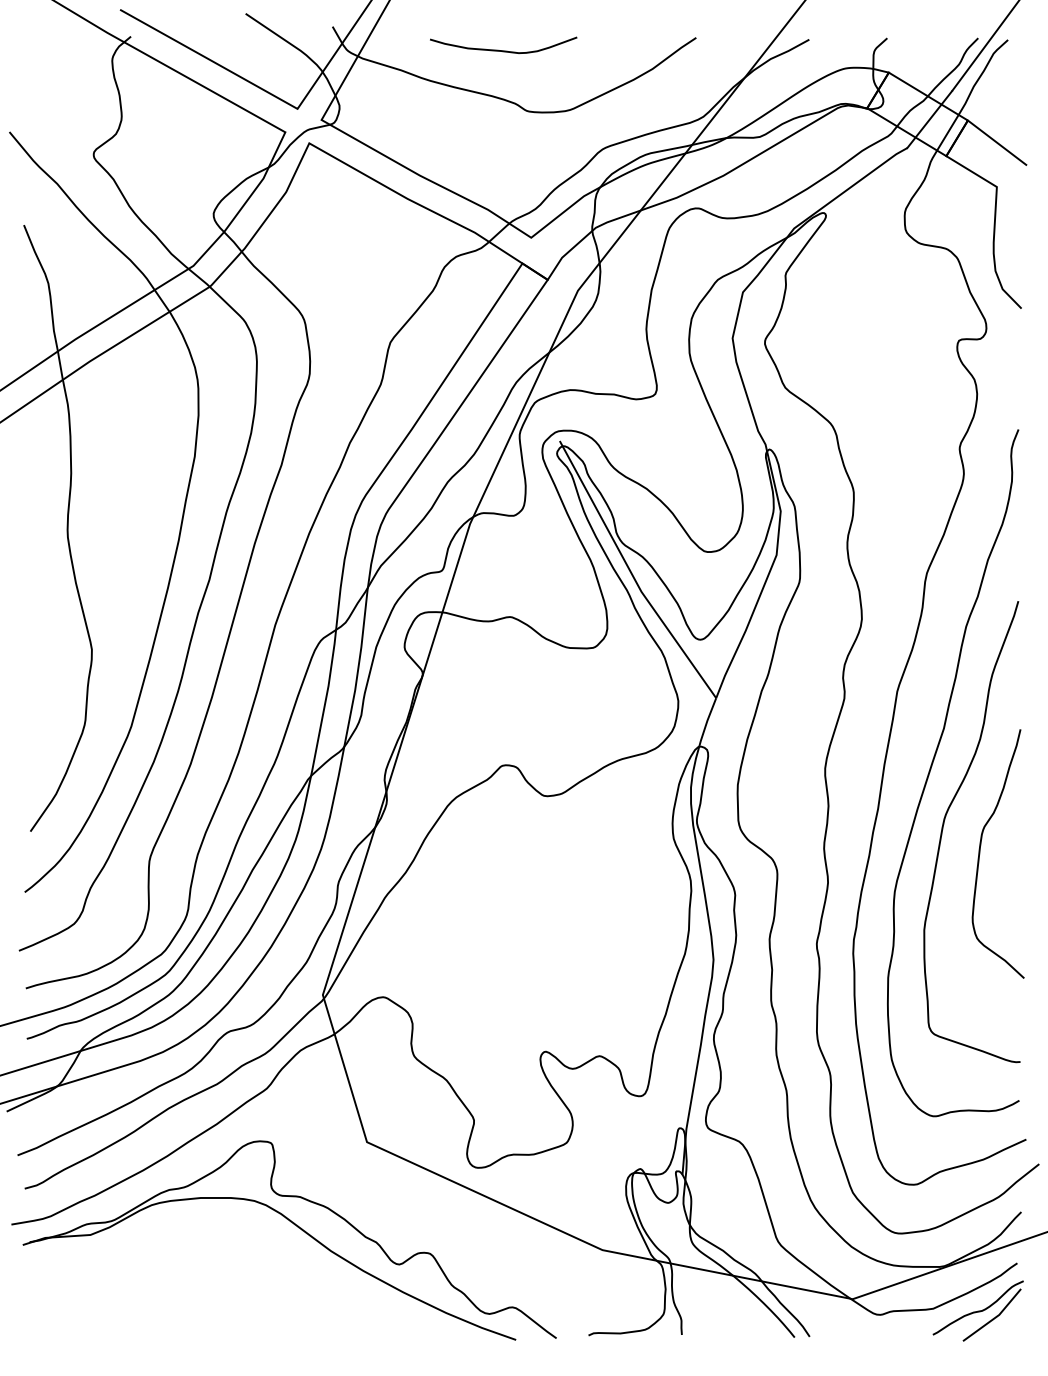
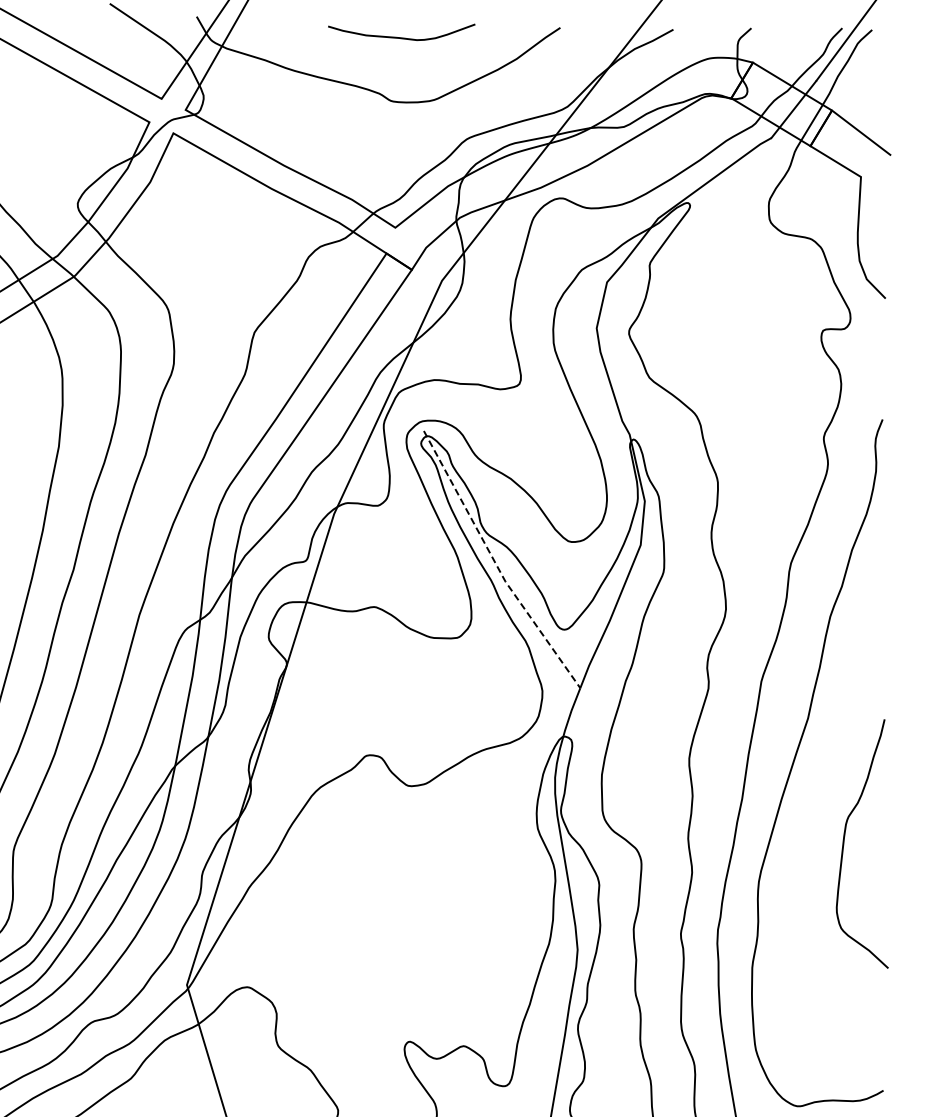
curve: (503, 50) -> (401, 37), moved
line: (632, 574) -> (496, 564), solid -> dashed
curve: (944, 824) -> (808, 814), removed

